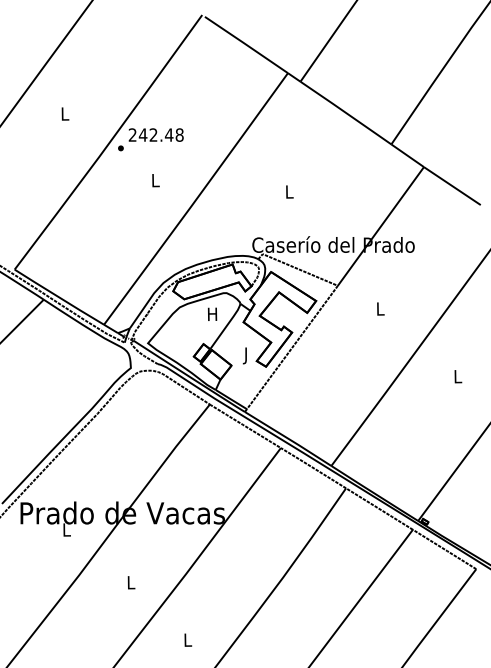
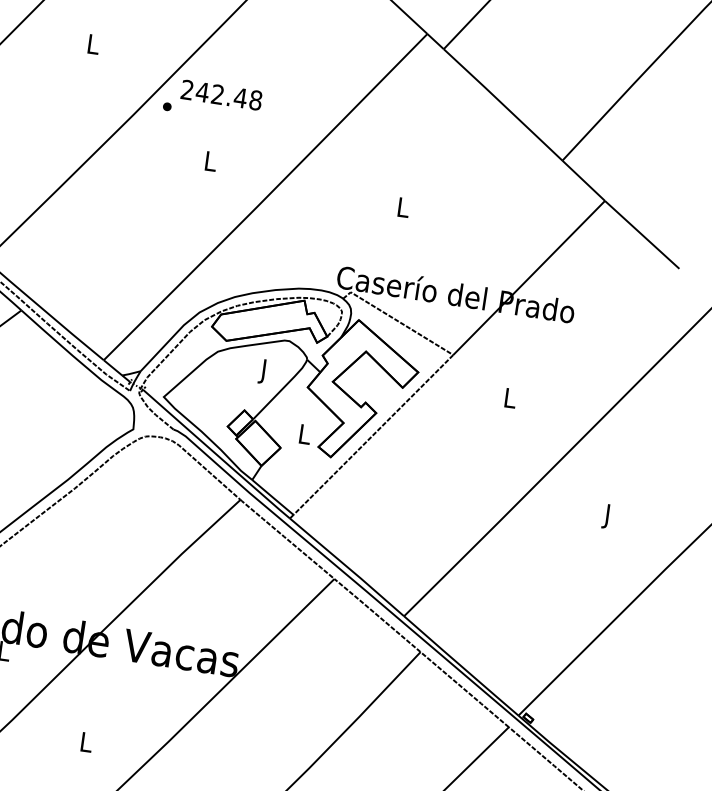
text: (212, 315) -> (263, 370), H -> J
text: (246, 355) -> (304, 436), J -> L
text: (458, 378) -> (608, 516), L -> J

